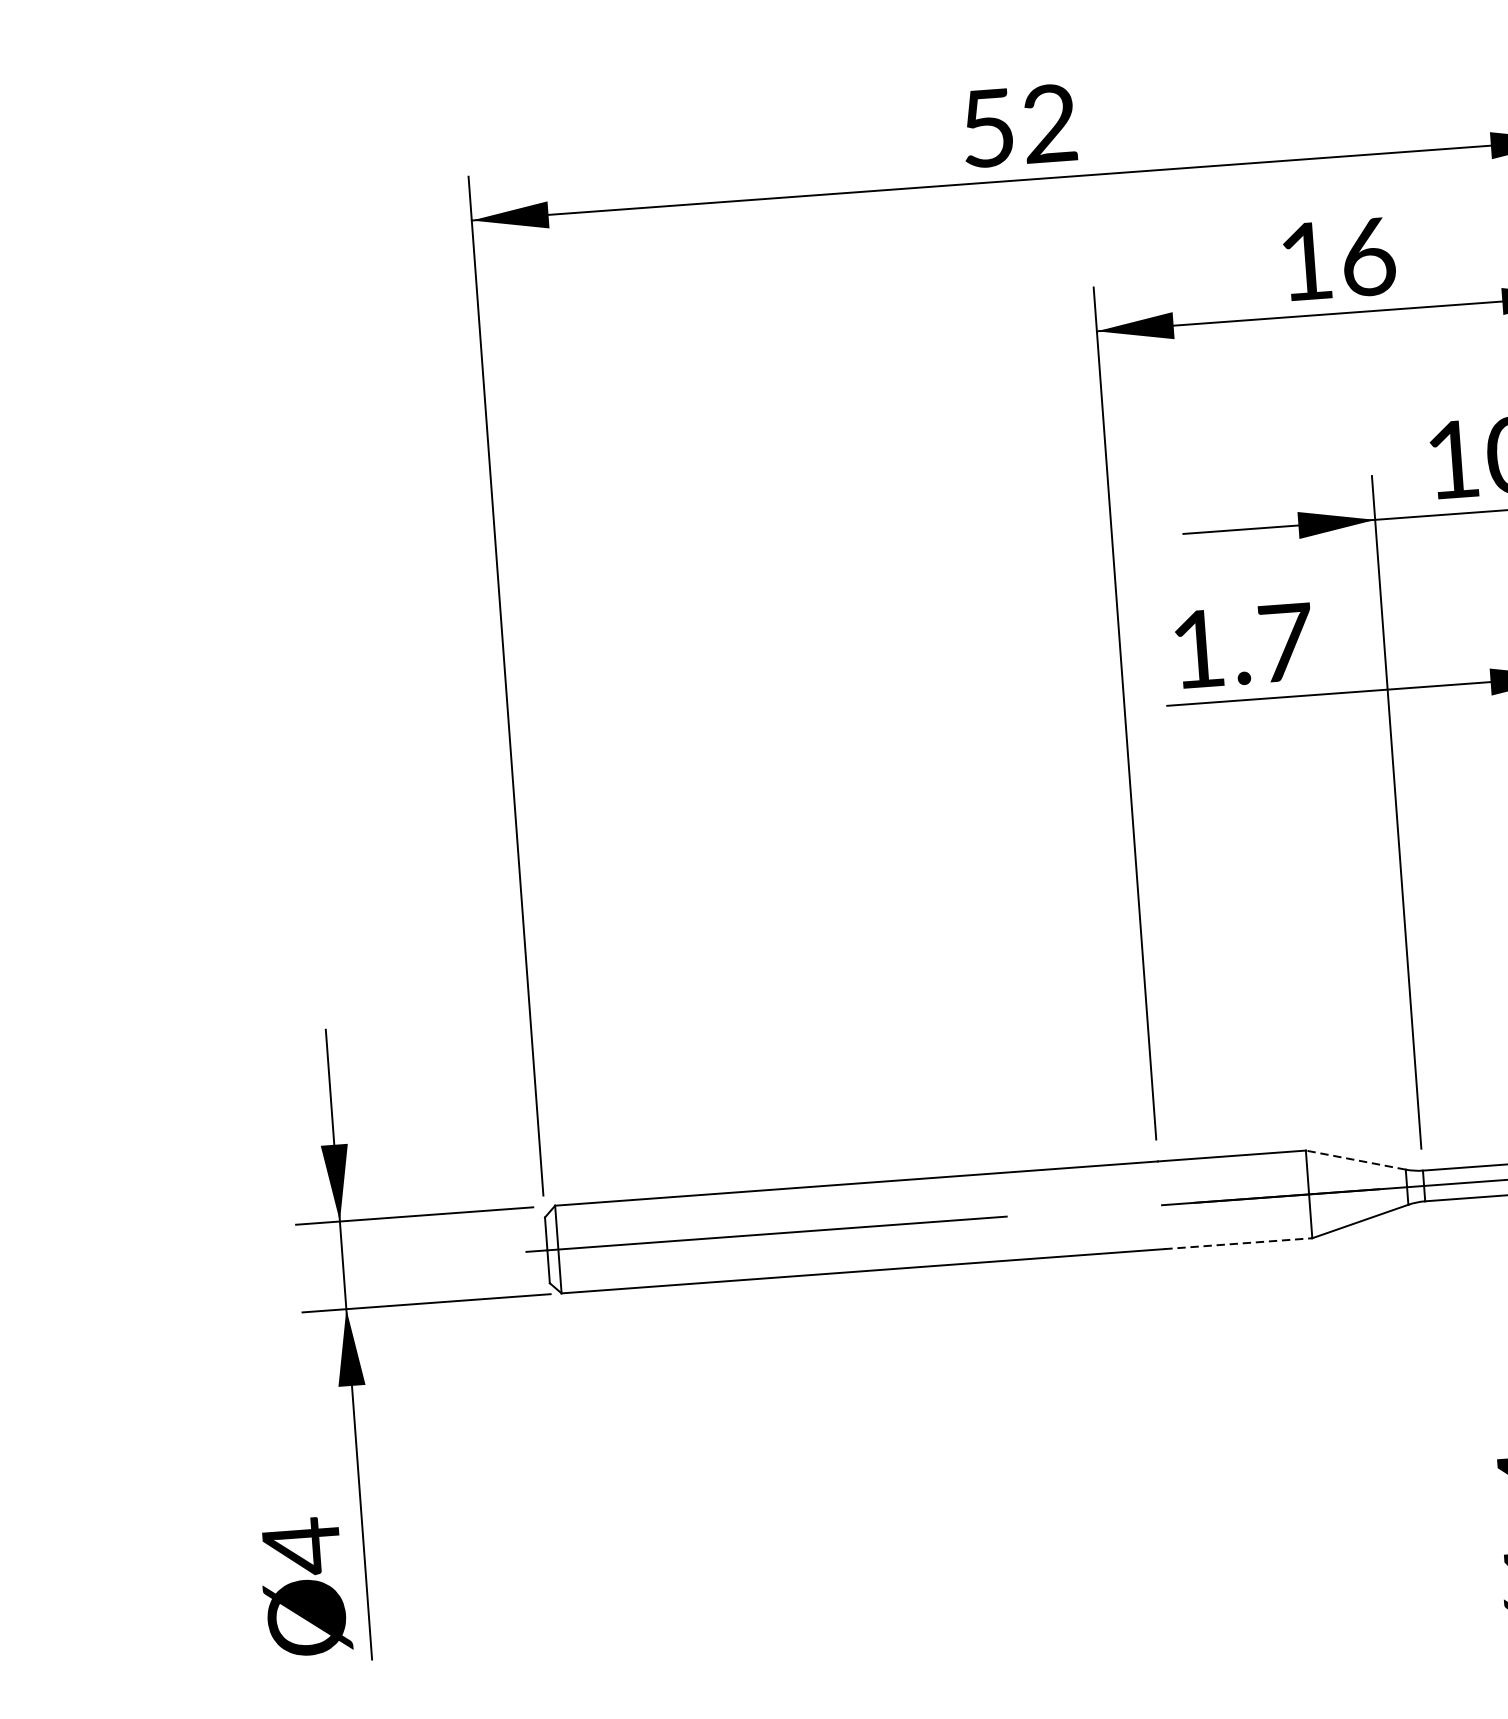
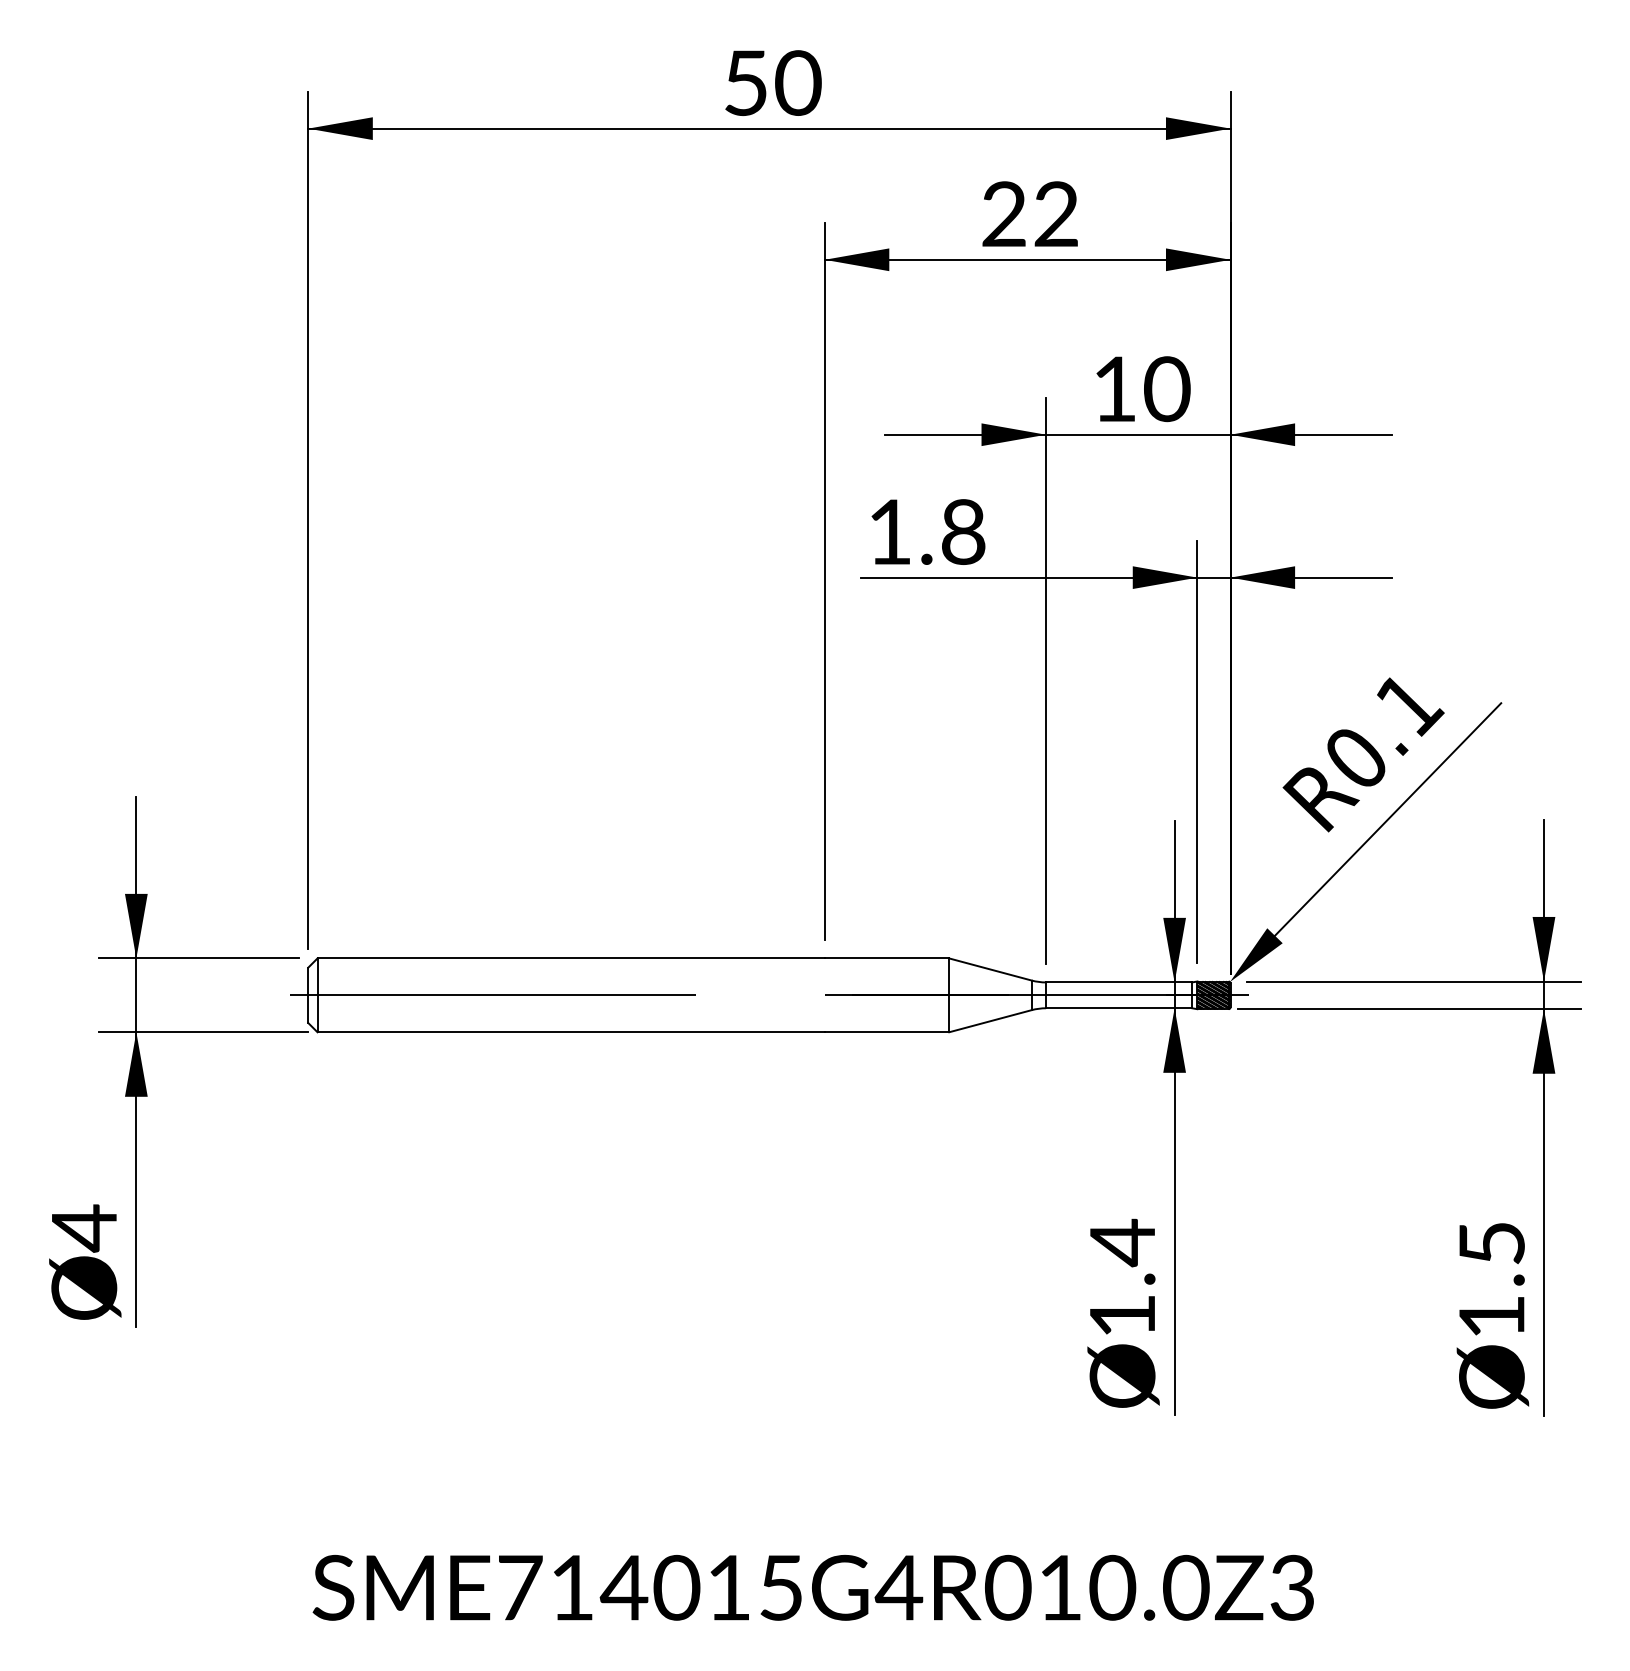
text: (1050, 122) -> (798, 82), 52 -> 50
text: (1337, 259) -> (1030, 214), 16 -> 22
text: (1286, 641) -> (964, 531), 1.7 -> 1.8
line: (1355, 1160) -> (990, 969), dashed -> solid
line: (1238, 1243) -> (887, 1032), dashed -> solid

